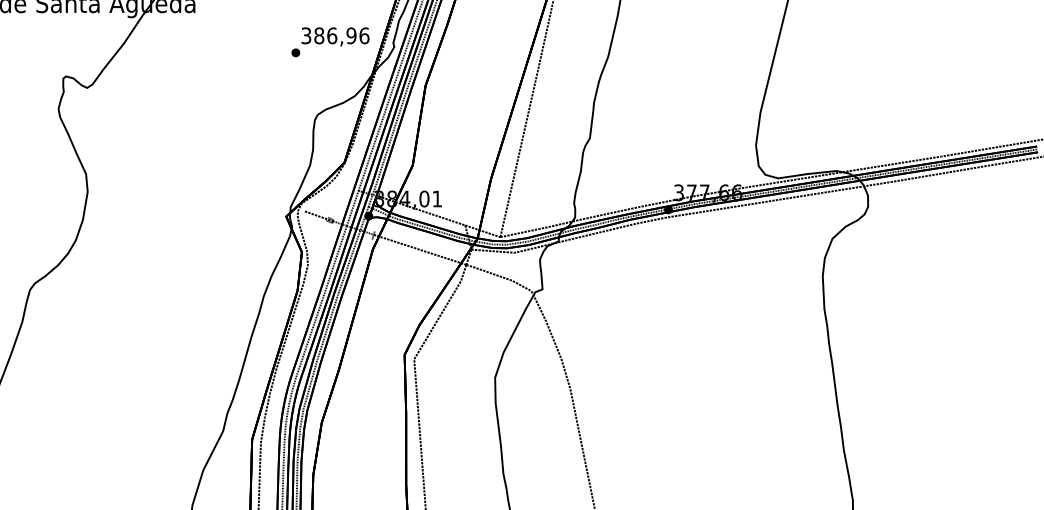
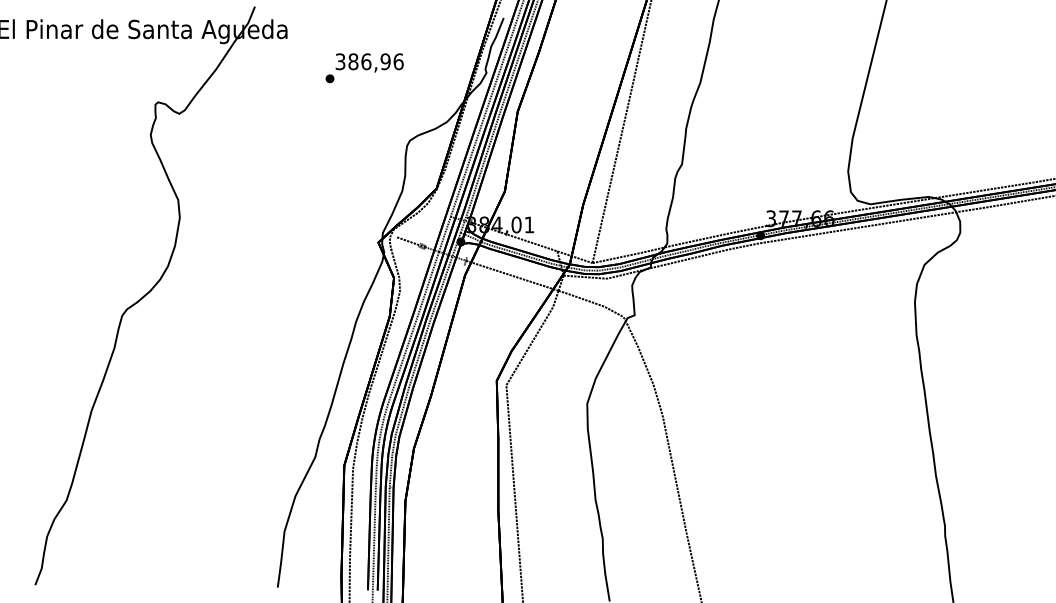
text: (330, 42) -> (364, 68), moved

